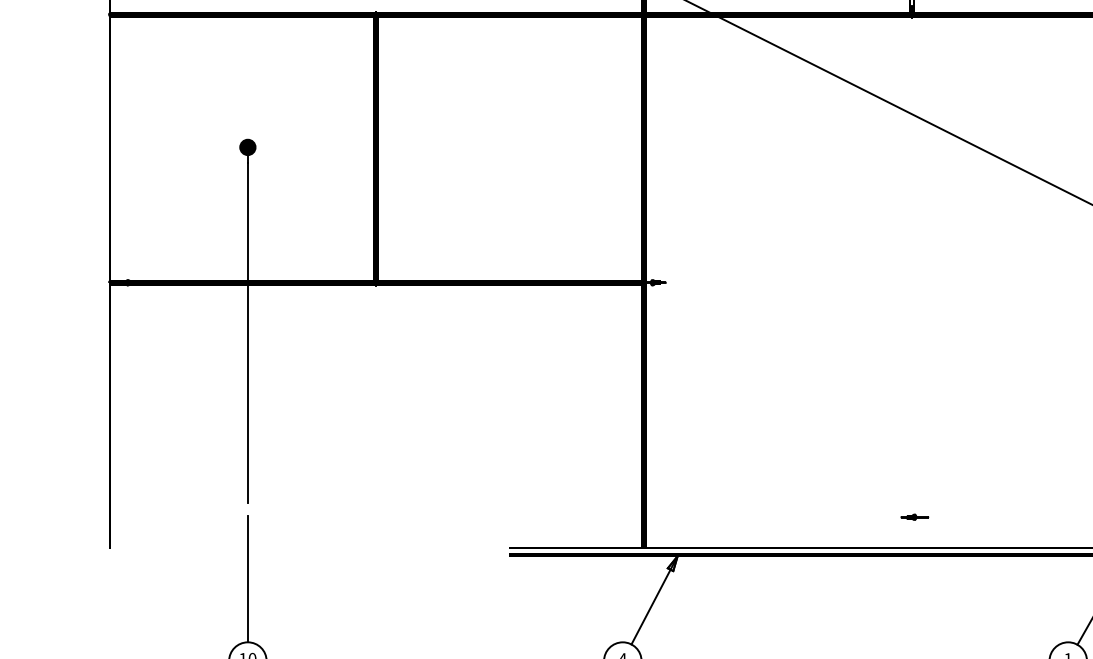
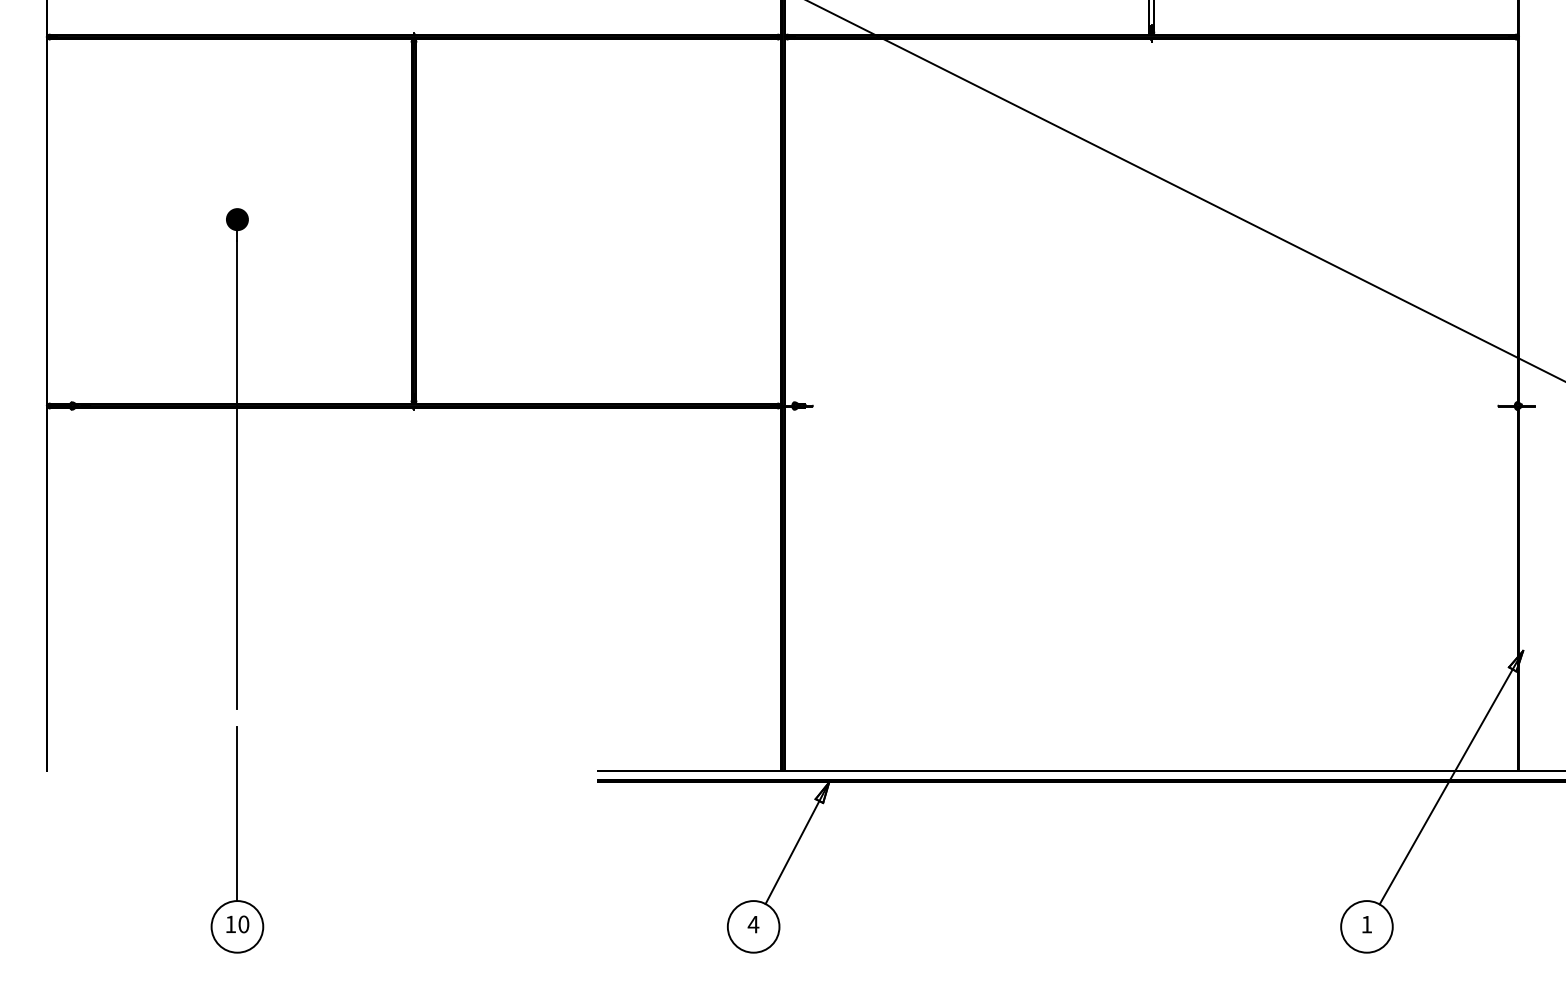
part: (914, 517) -> (1155, 728), removed

